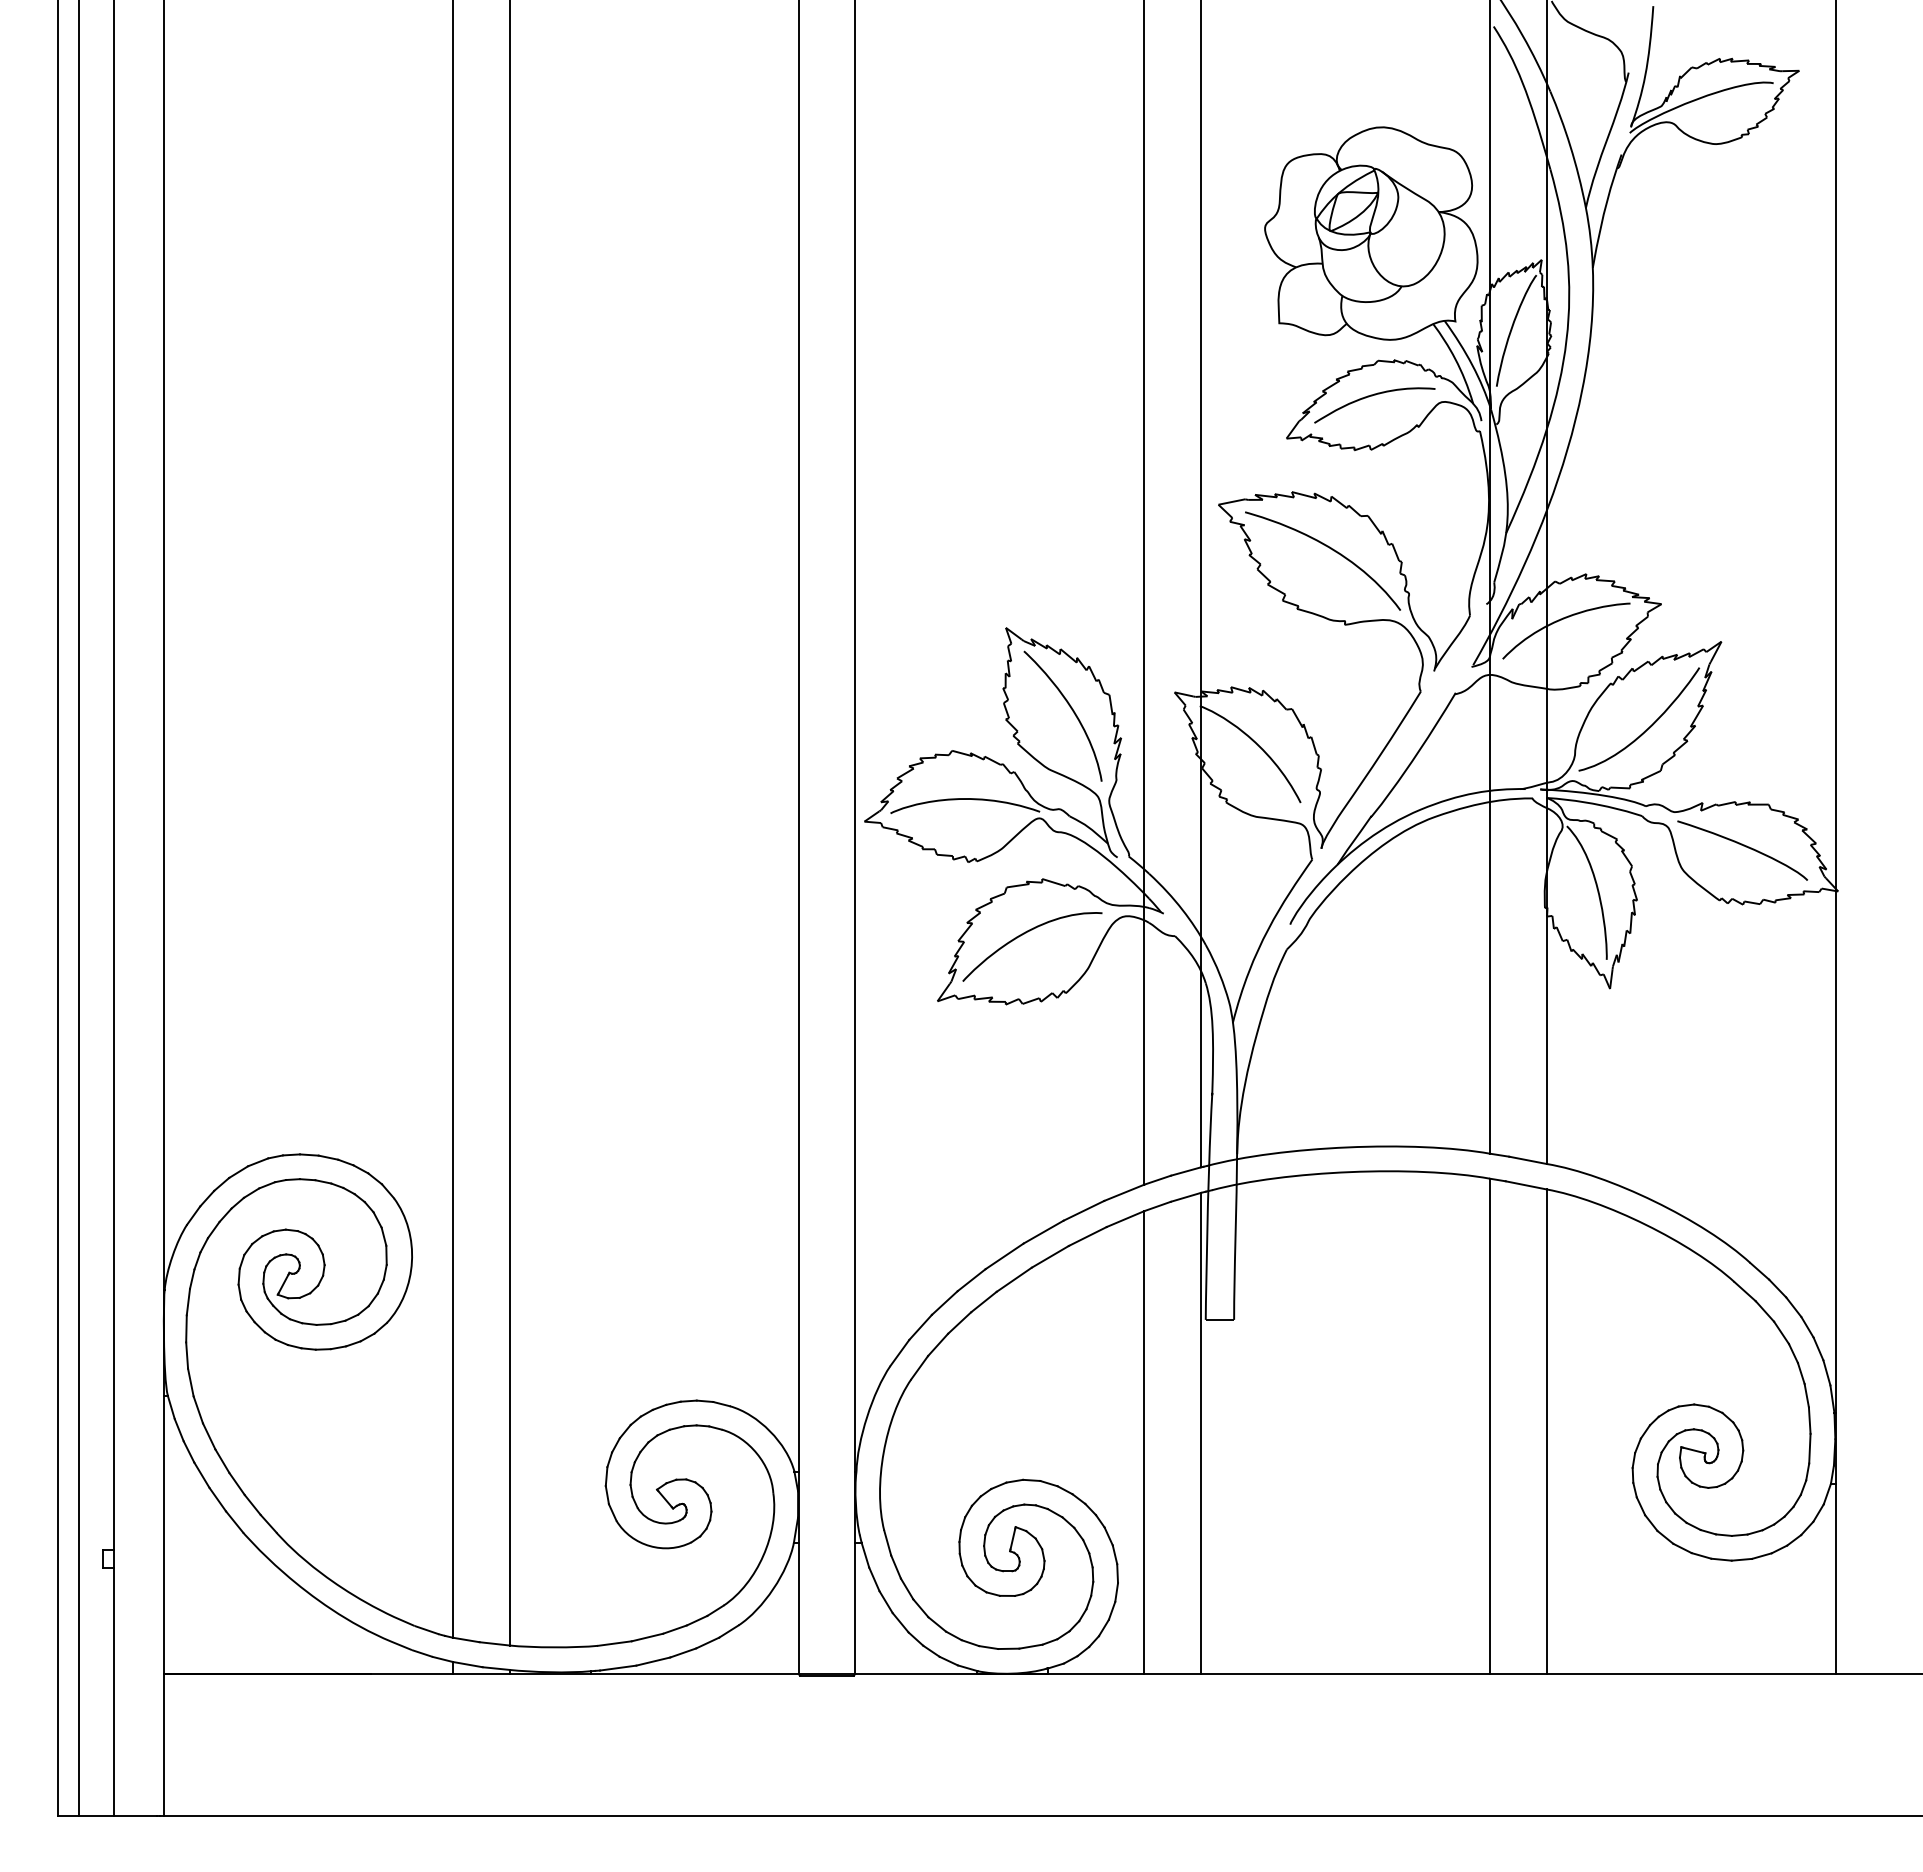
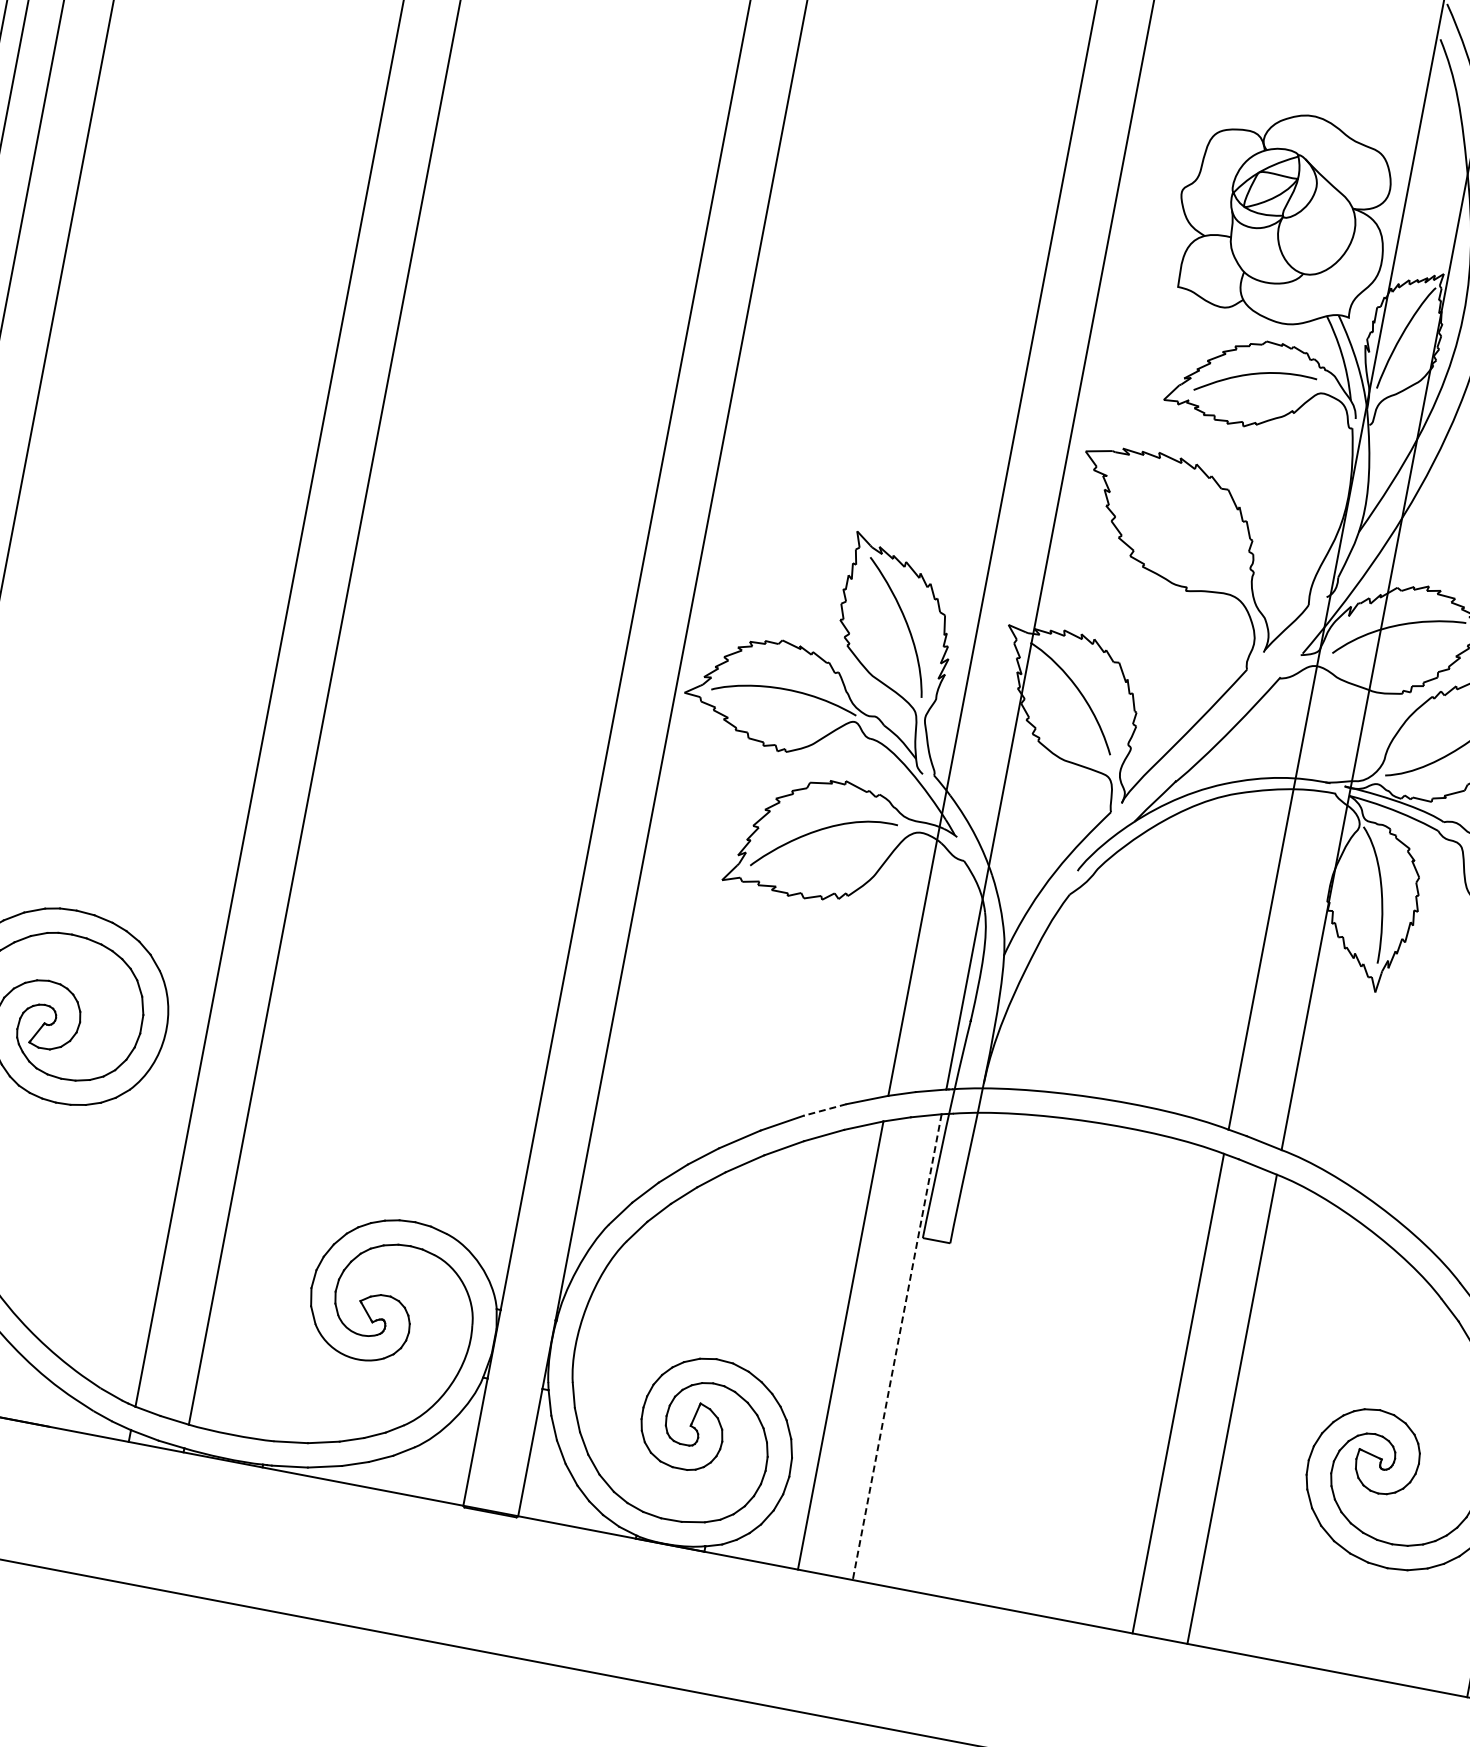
curve: (1330, 549) -> (1185, 515), removed
line: (1083, 1210) -> (824, 1109), solid -> dashed
line: (1200, 1433) -> (896, 1347), solid -> dashed

